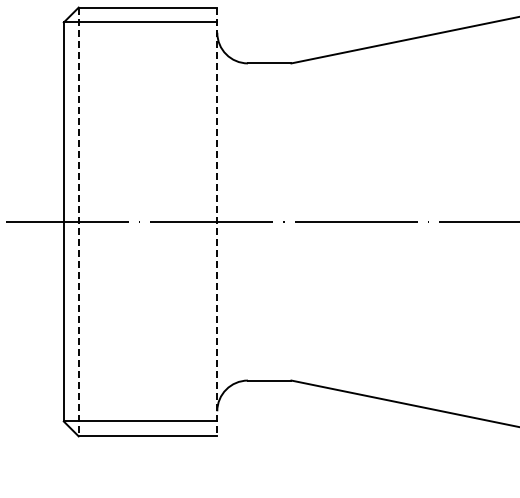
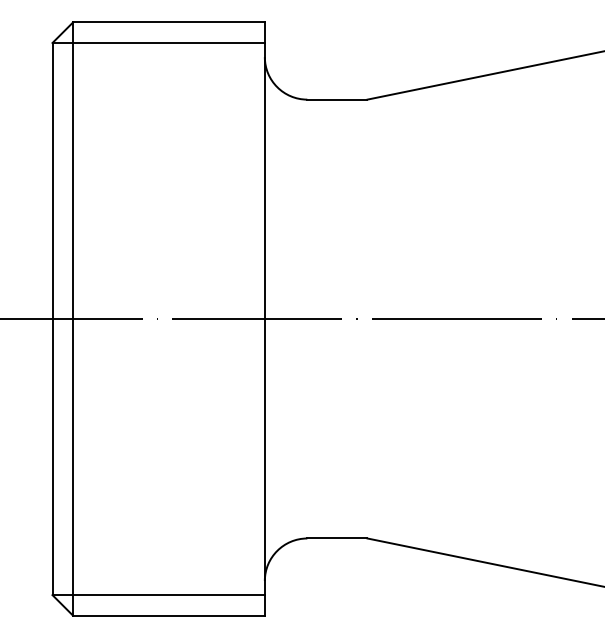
line: (78, 222) -> (72, 319), dashed -> solid
line: (217, 222) -> (265, 319), dashed -> solid

